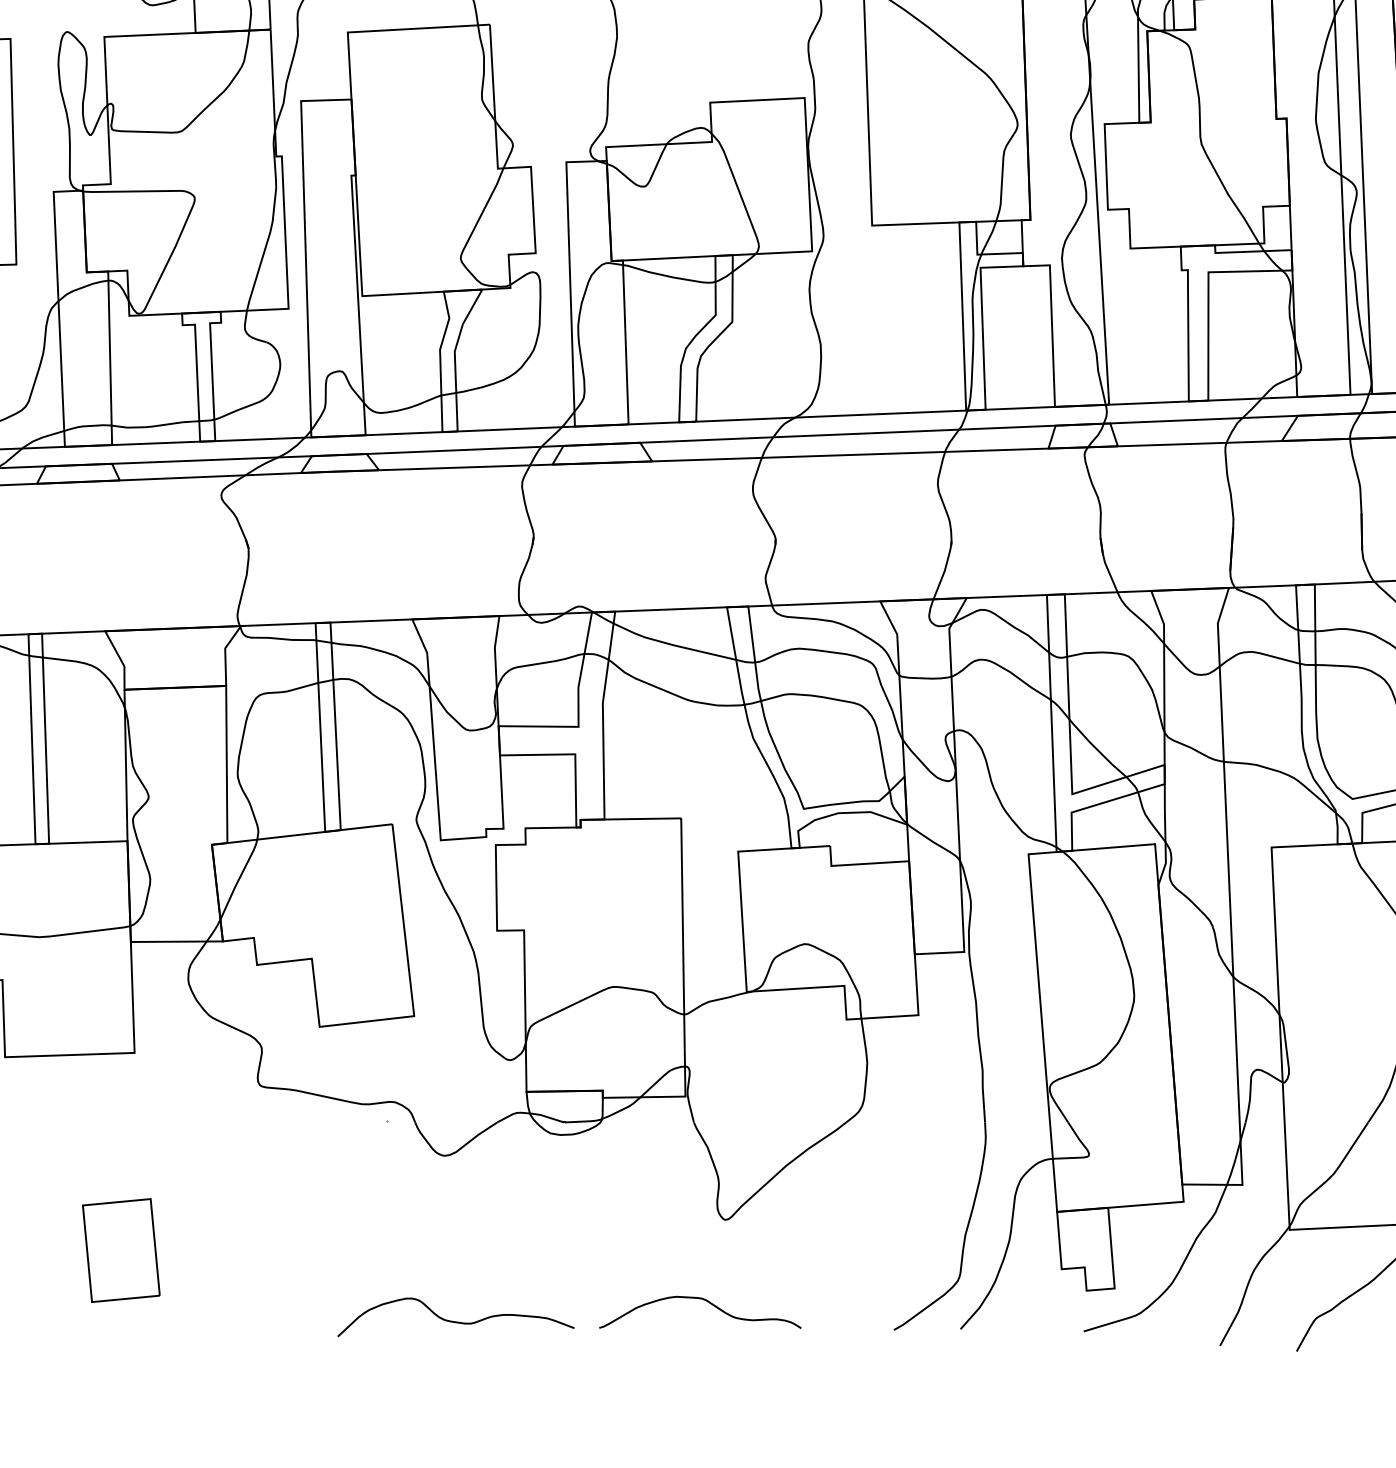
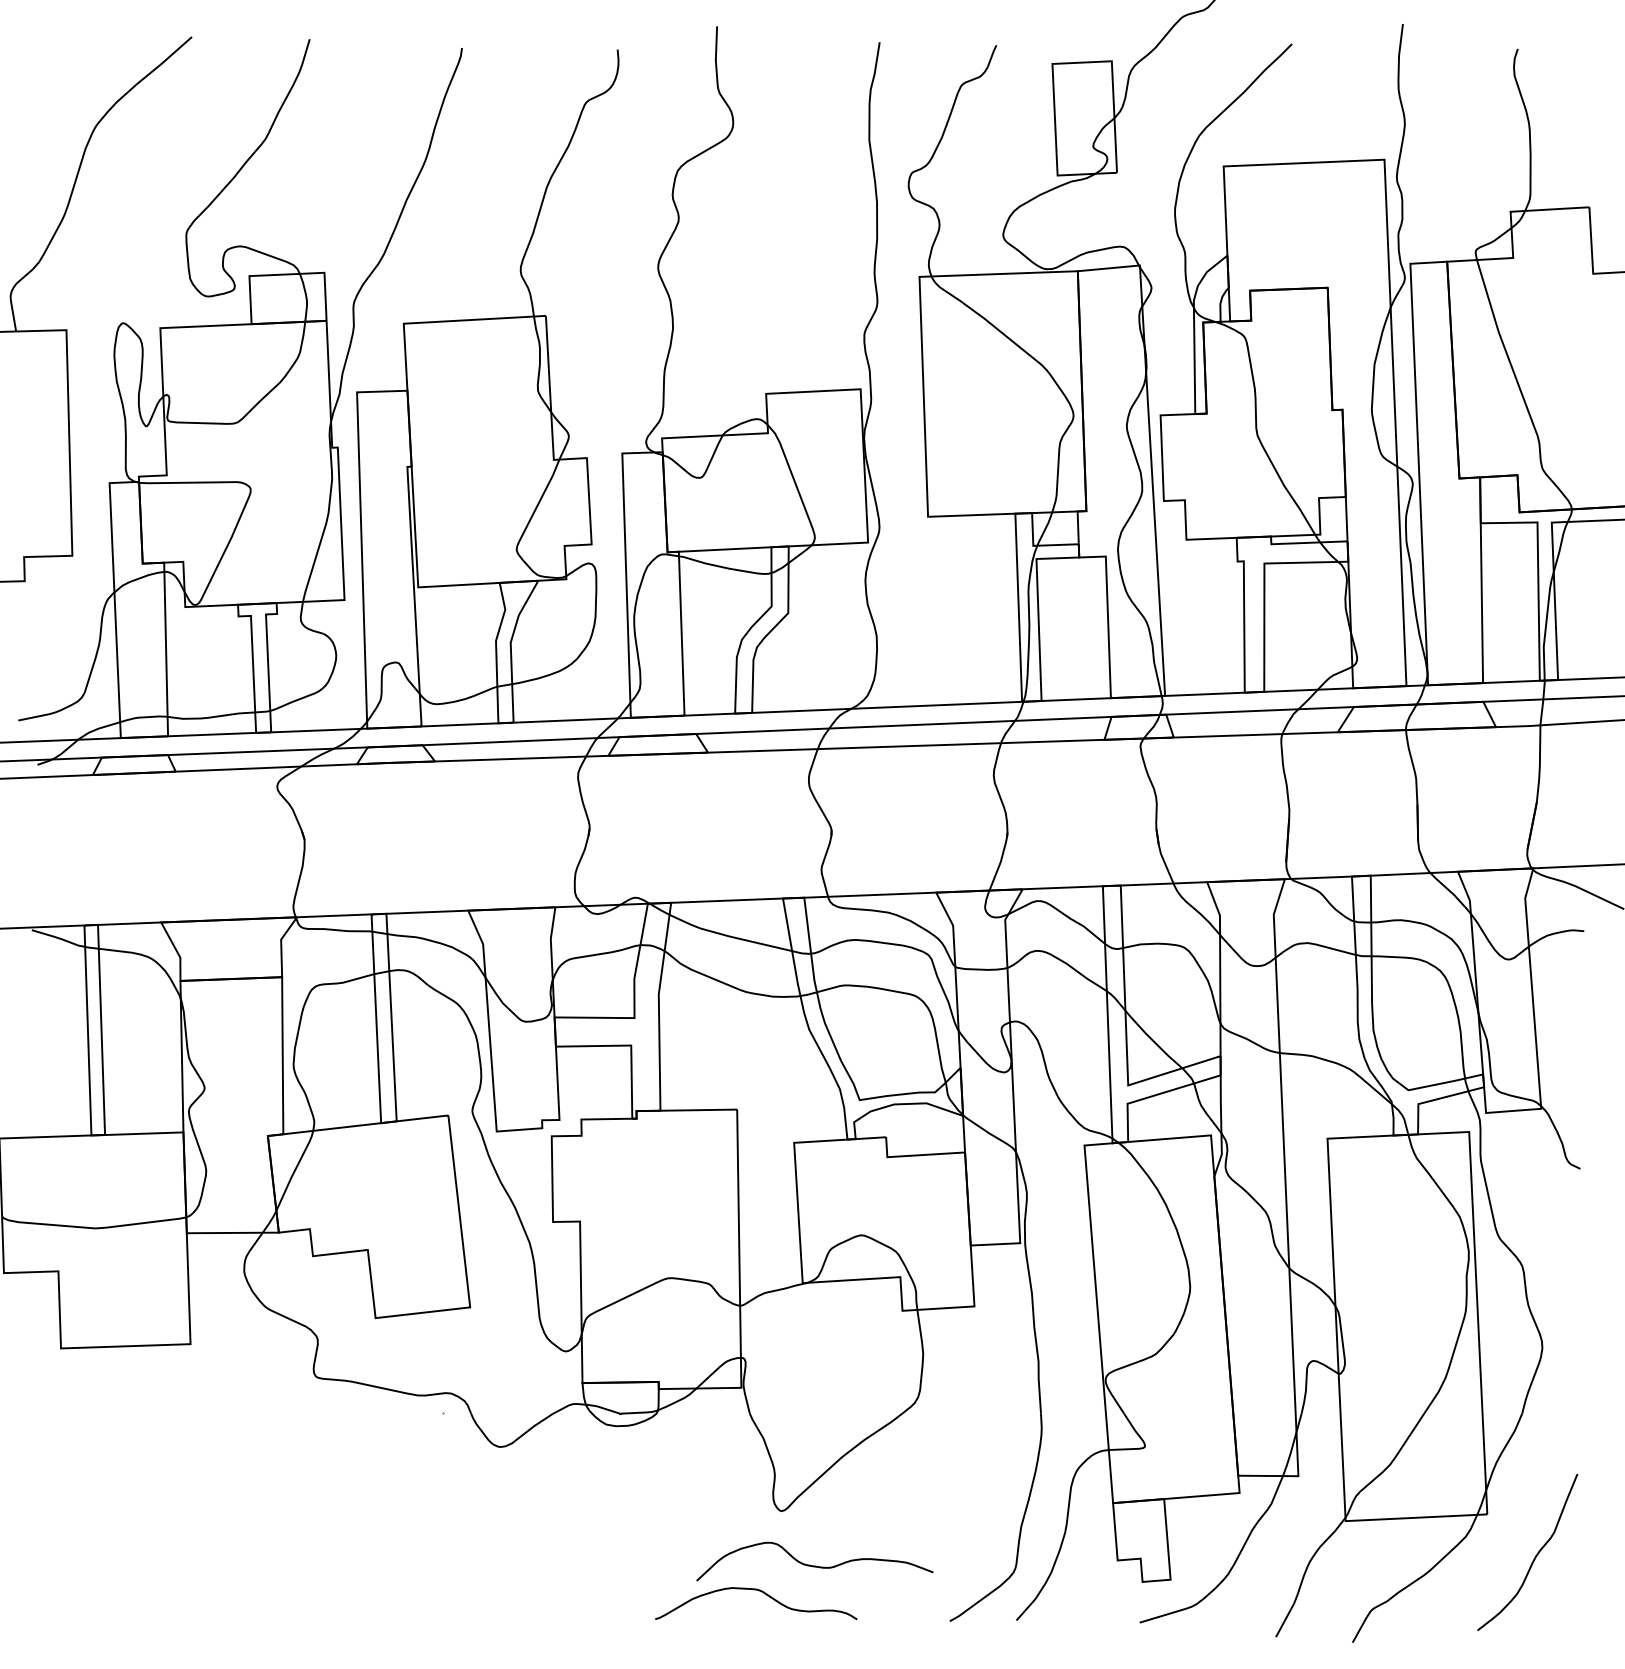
part: (120, 1250) -> (176, 1541), removed
curve: (455, 1321) -> (814, 1565), moved

